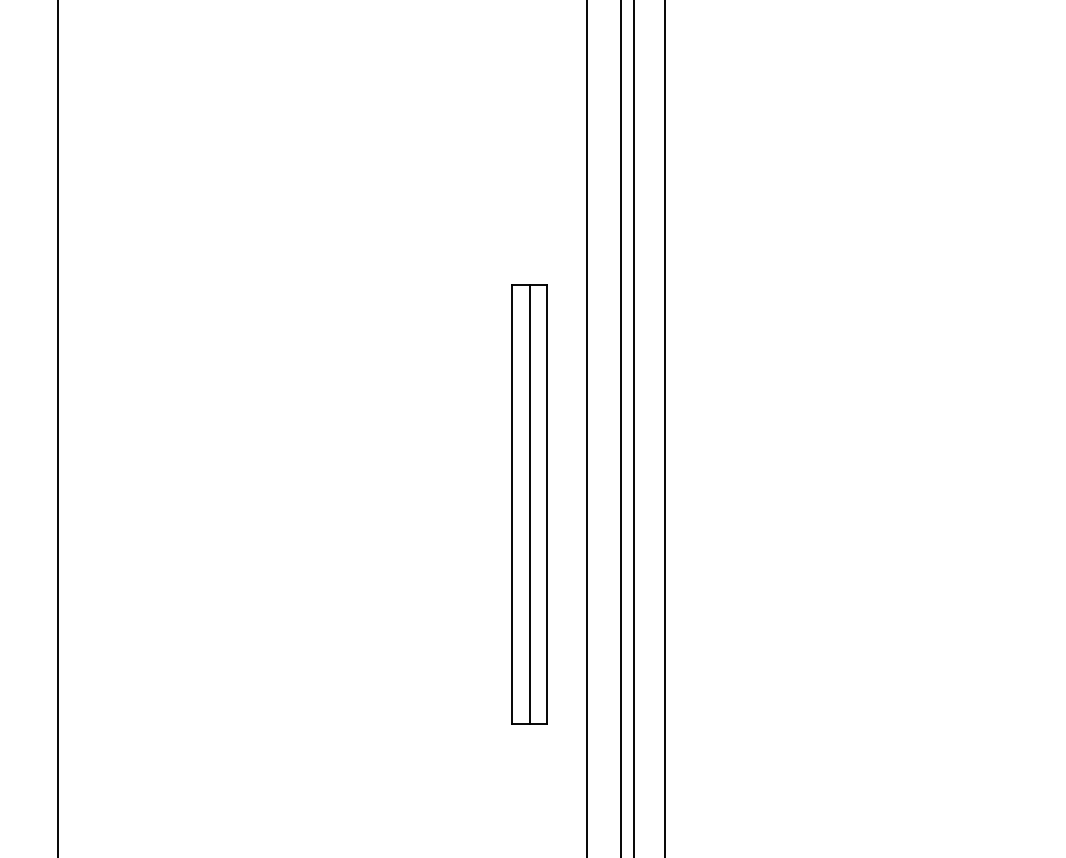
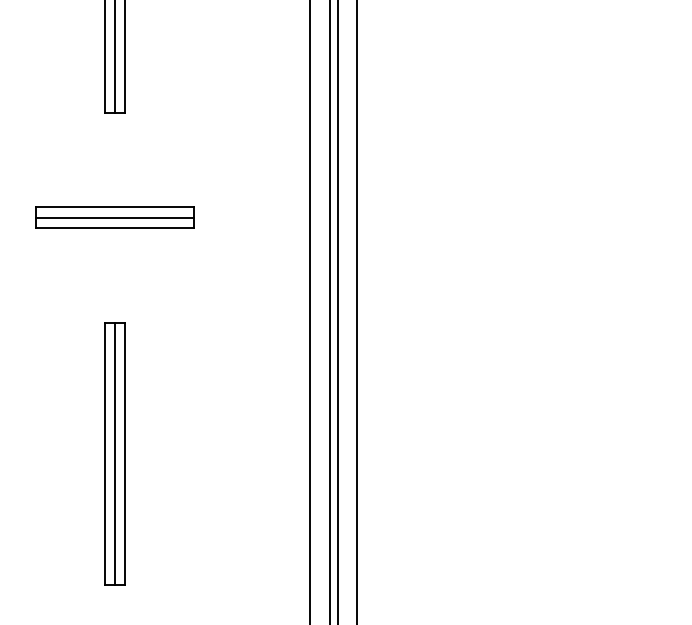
part: (259, 109) -> (114, 217), added
part: (529, 504) -> (114, 453), moved

